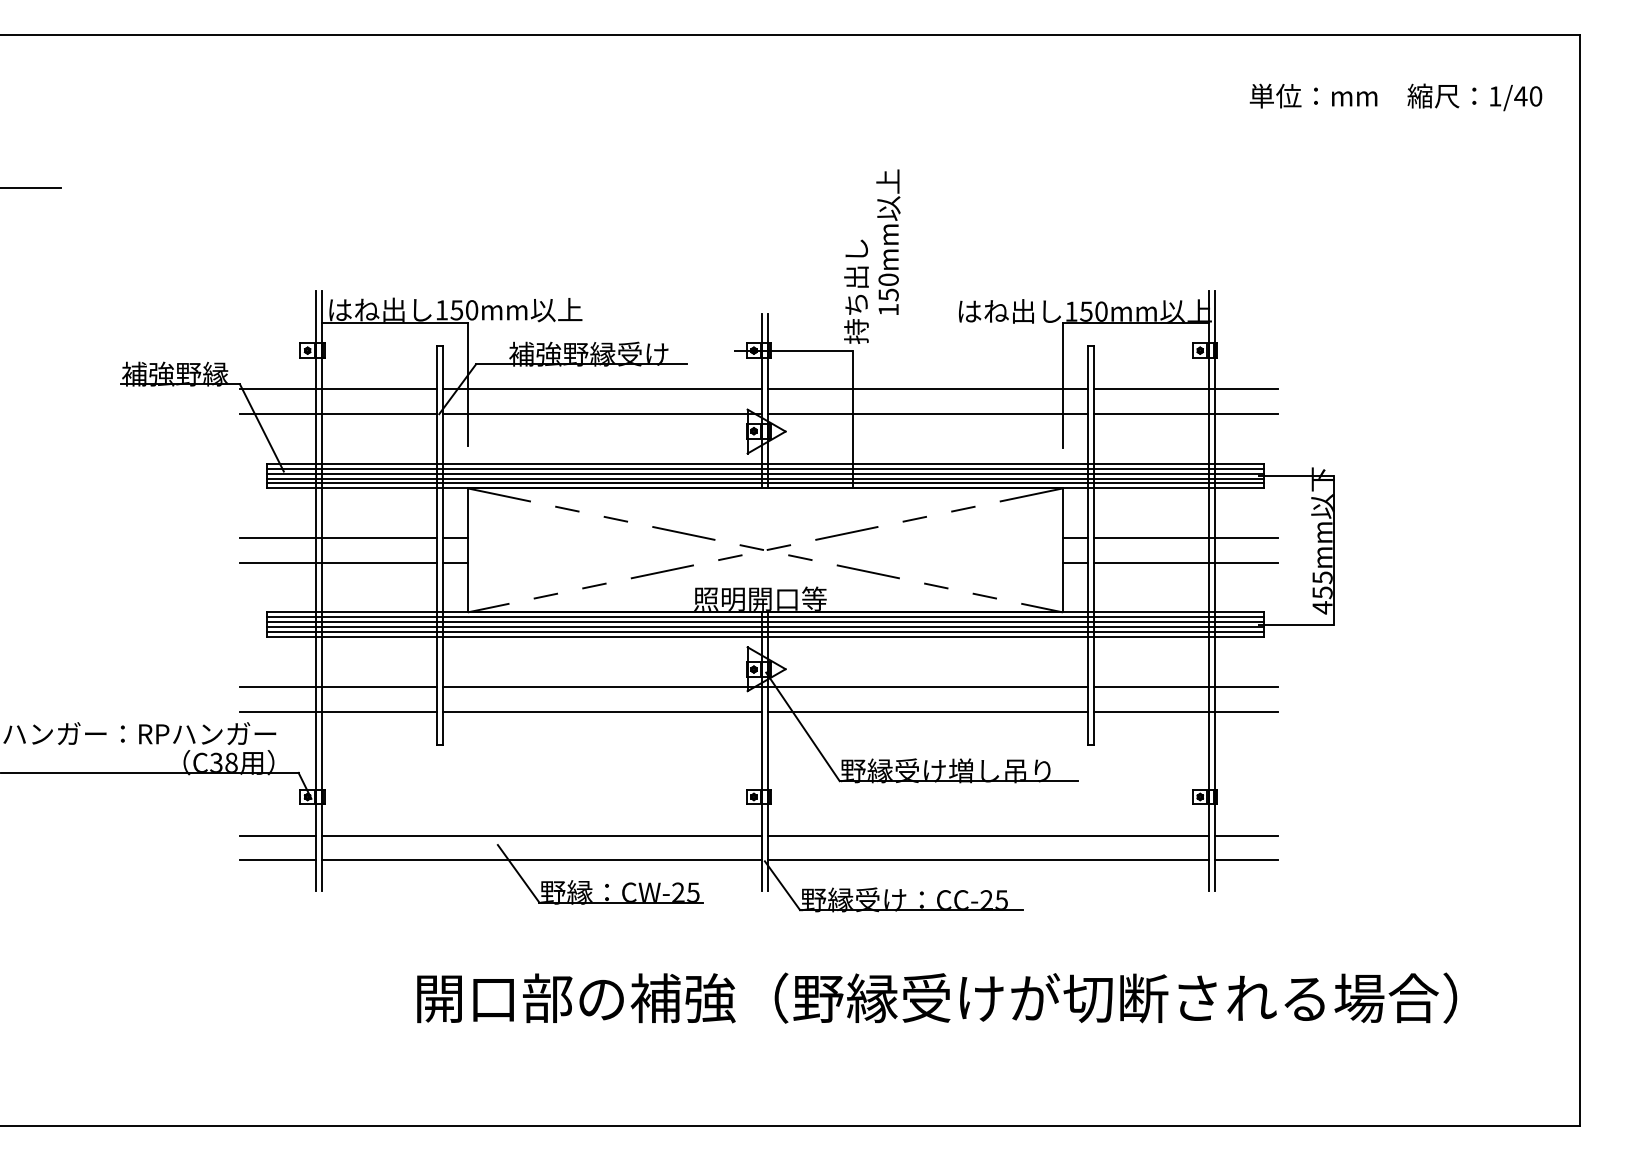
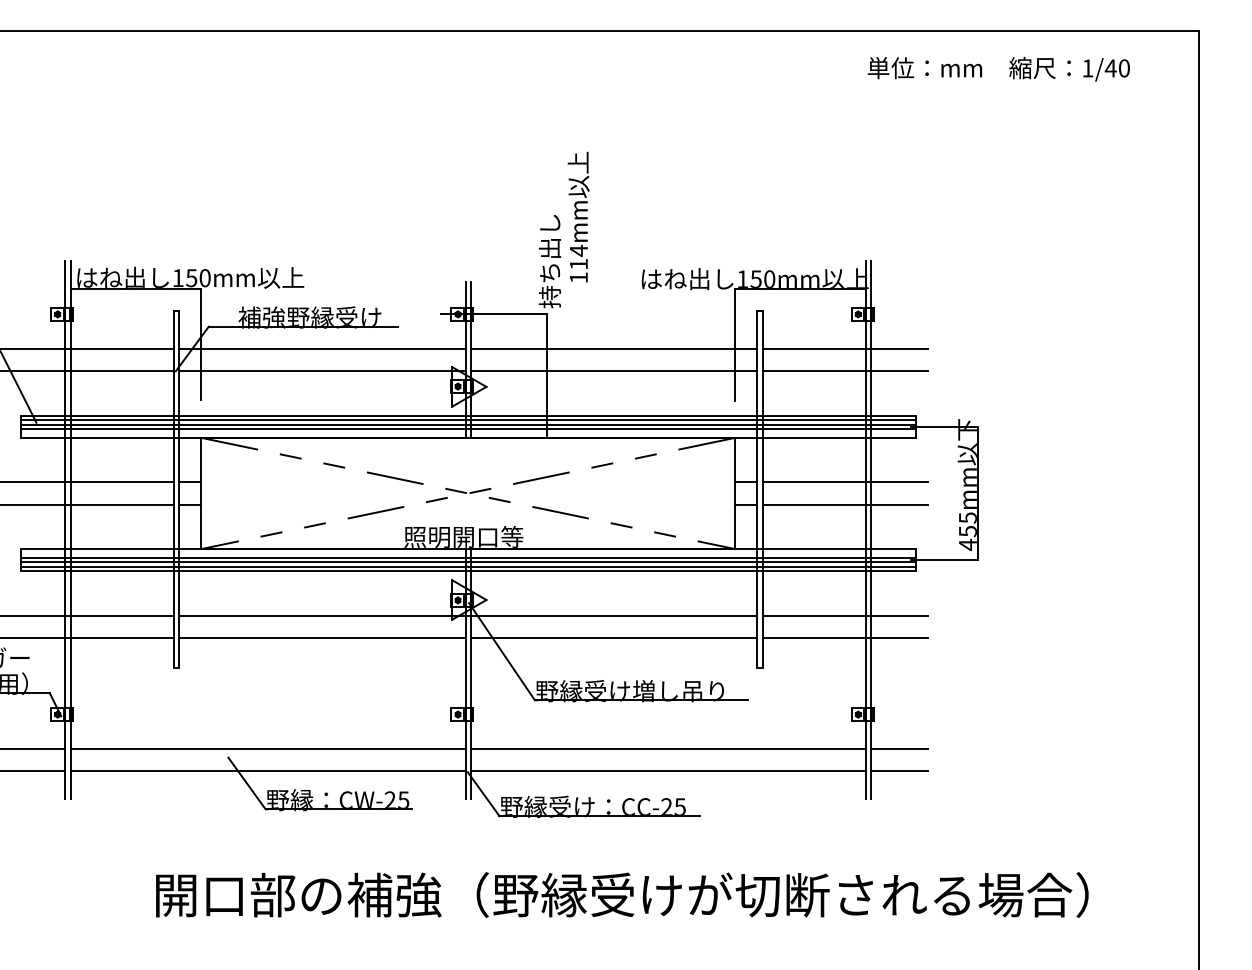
text: (1395, 97) -> (998, 69), moved
text: (888, 287) -> (578, 257), 150mm -> 114mm
line: (765, 483) -> (468, 433), removed
line: (765, 617) -> (468, 553), removed

